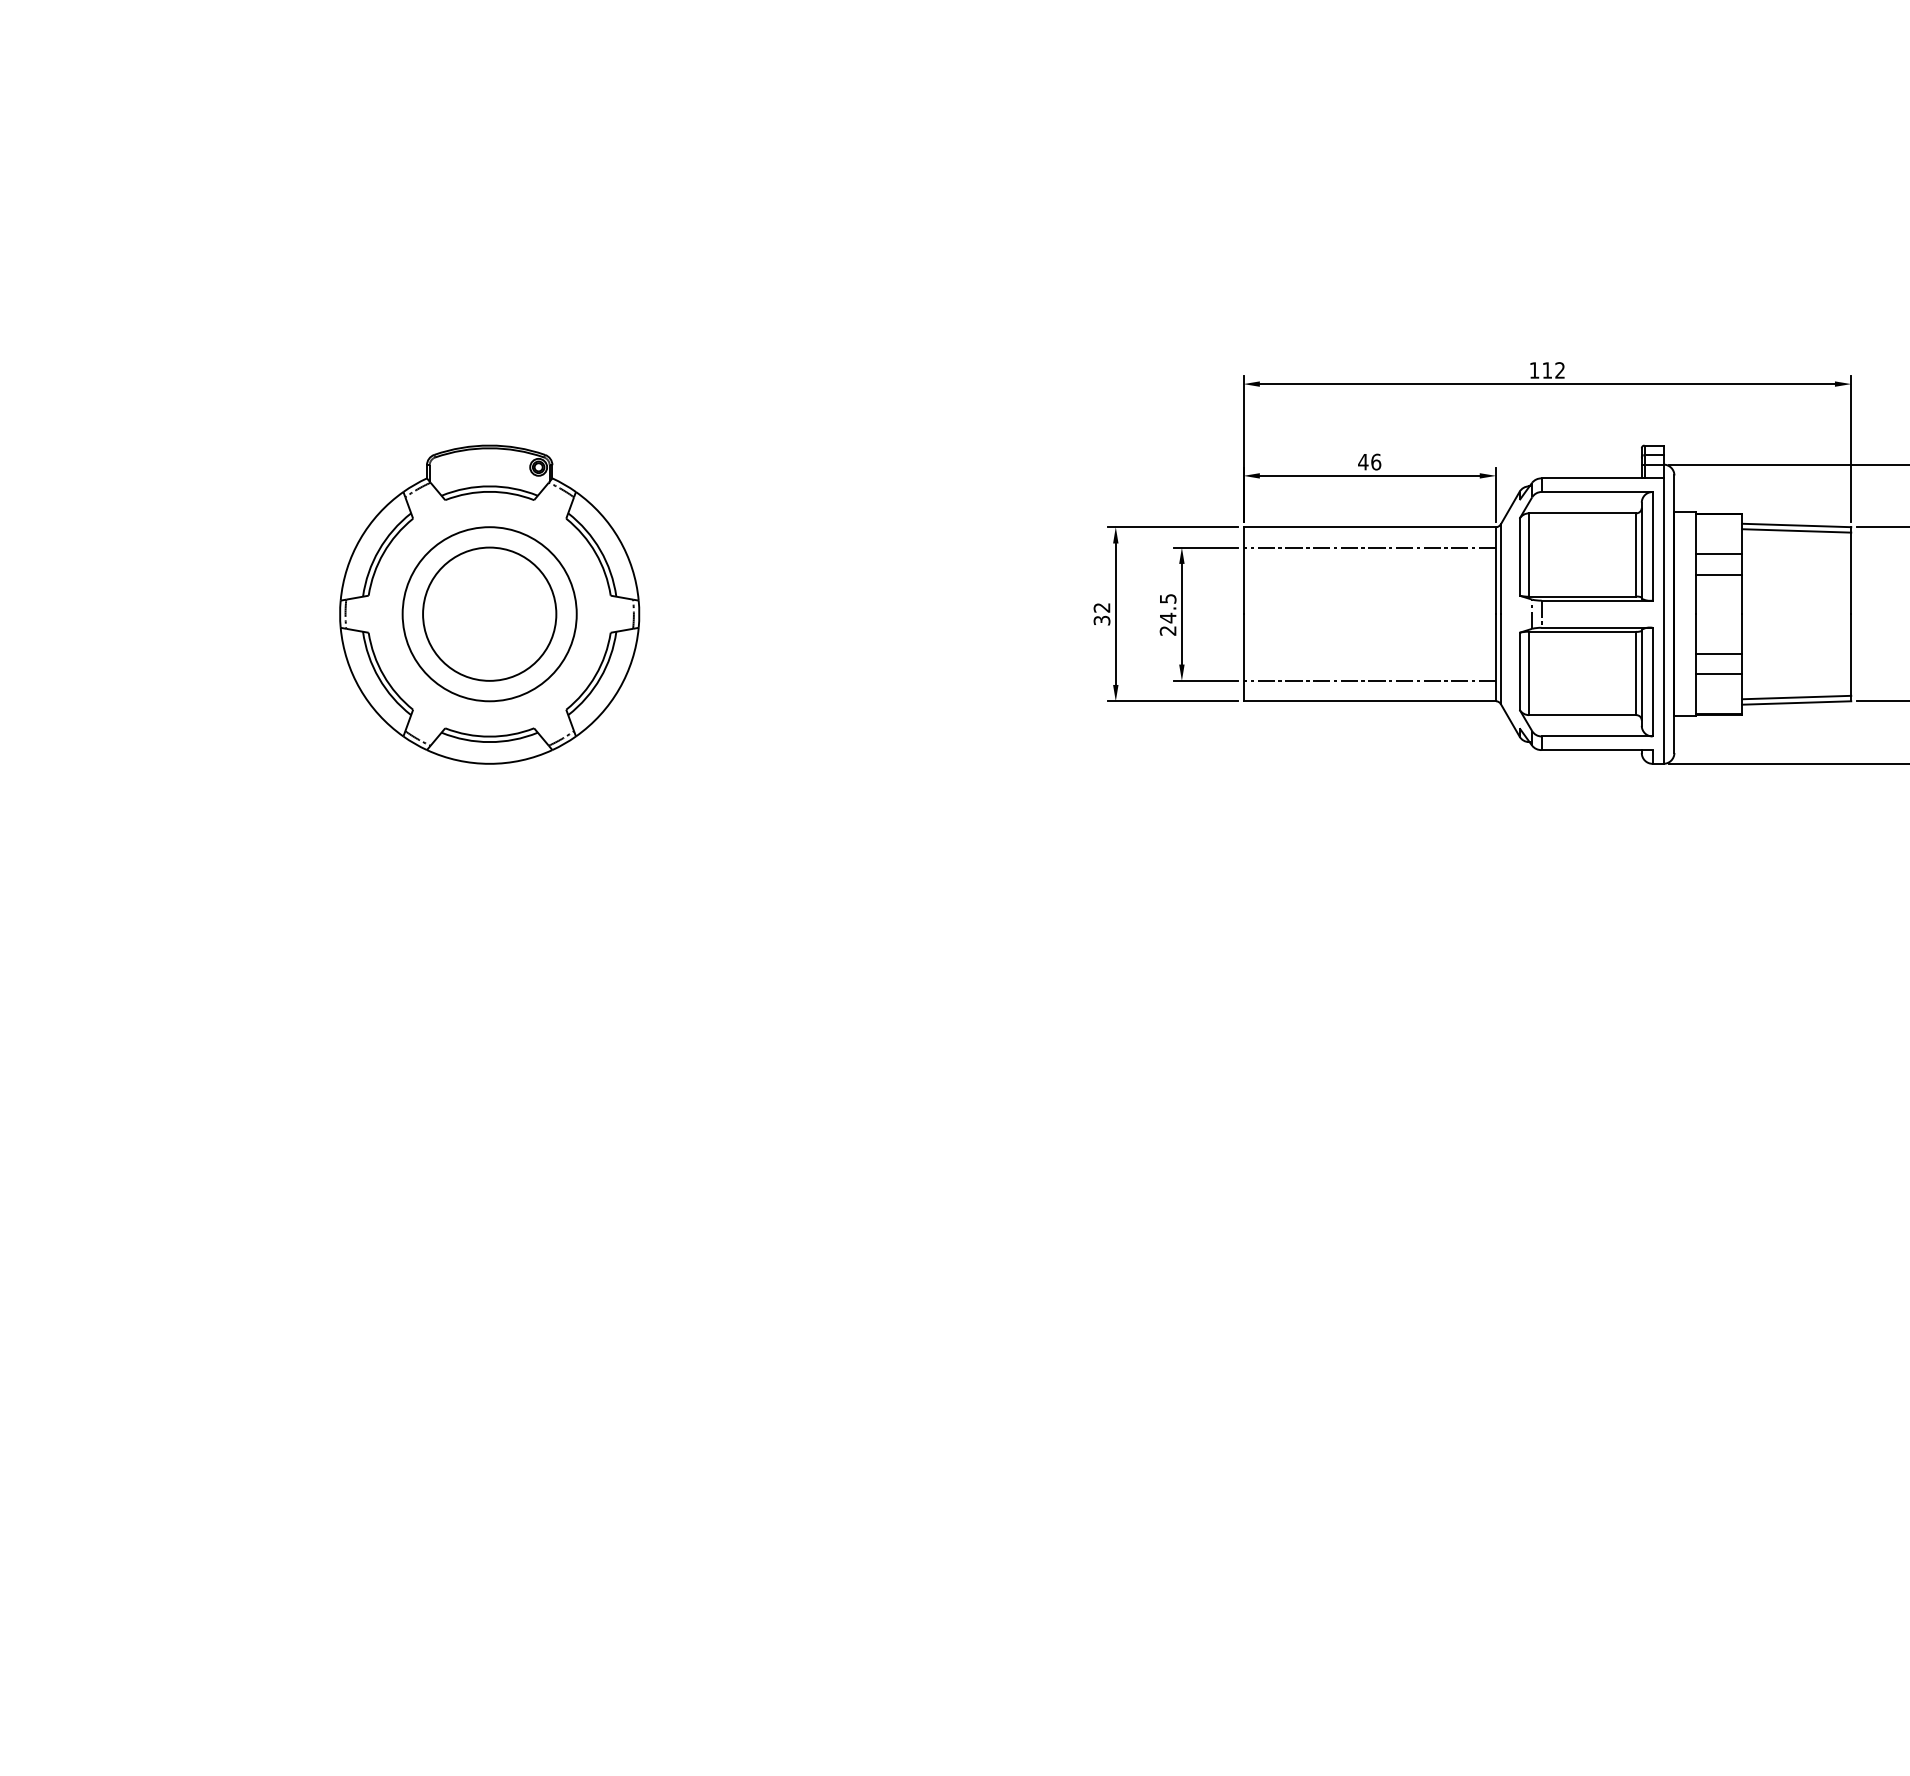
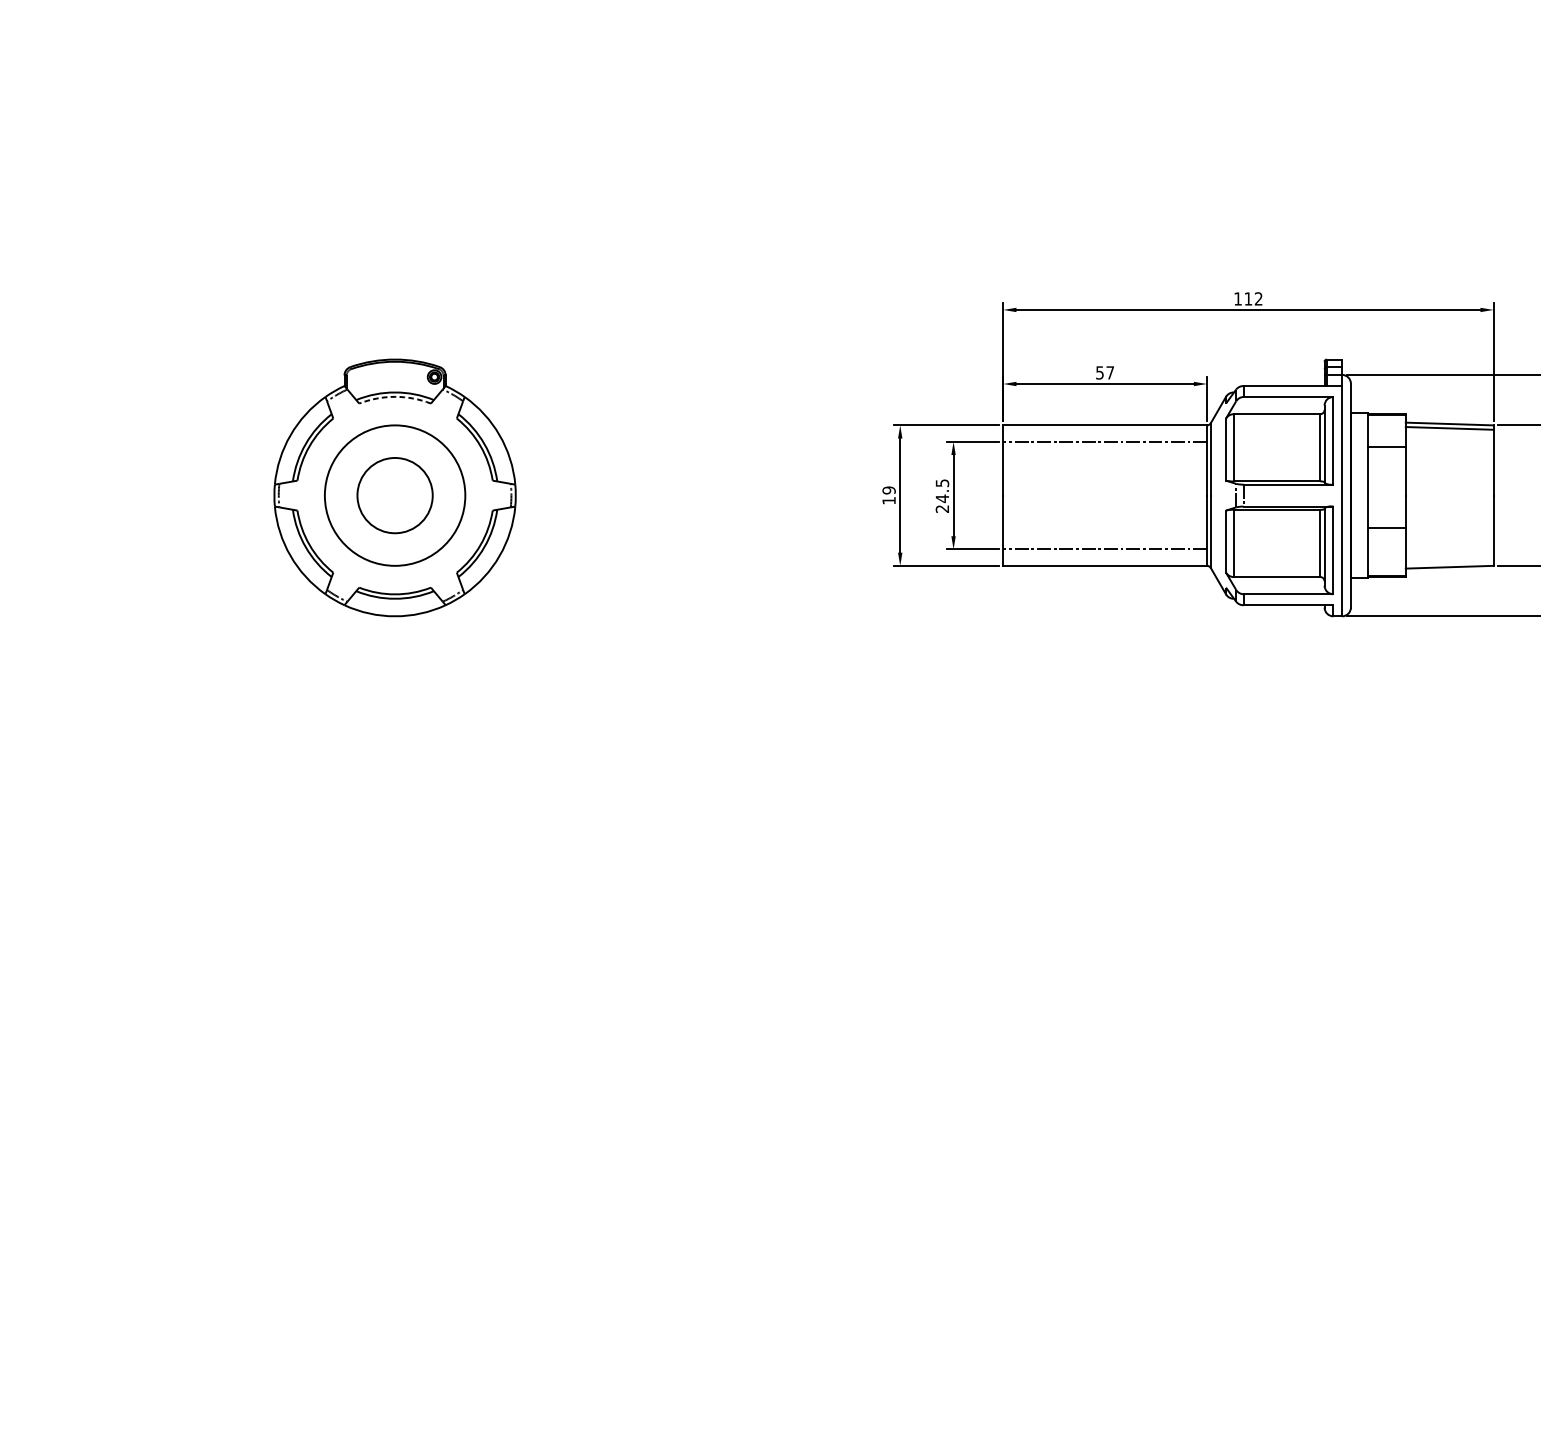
text: (1369, 461) -> (1104, 372), 46 -> 57
arc: (489, 491) -> (394, 396), solid -> dashed
line: (1719, 574) -> (1387, 463), removed
circle: (489, 613) -> (394, 495), size x0.7
text: (1101, 613) -> (888, 495), 32 -> 19
line: (1719, 674) -> (1387, 544), removed
line: (1796, 697) -> (1449, 562), removed

